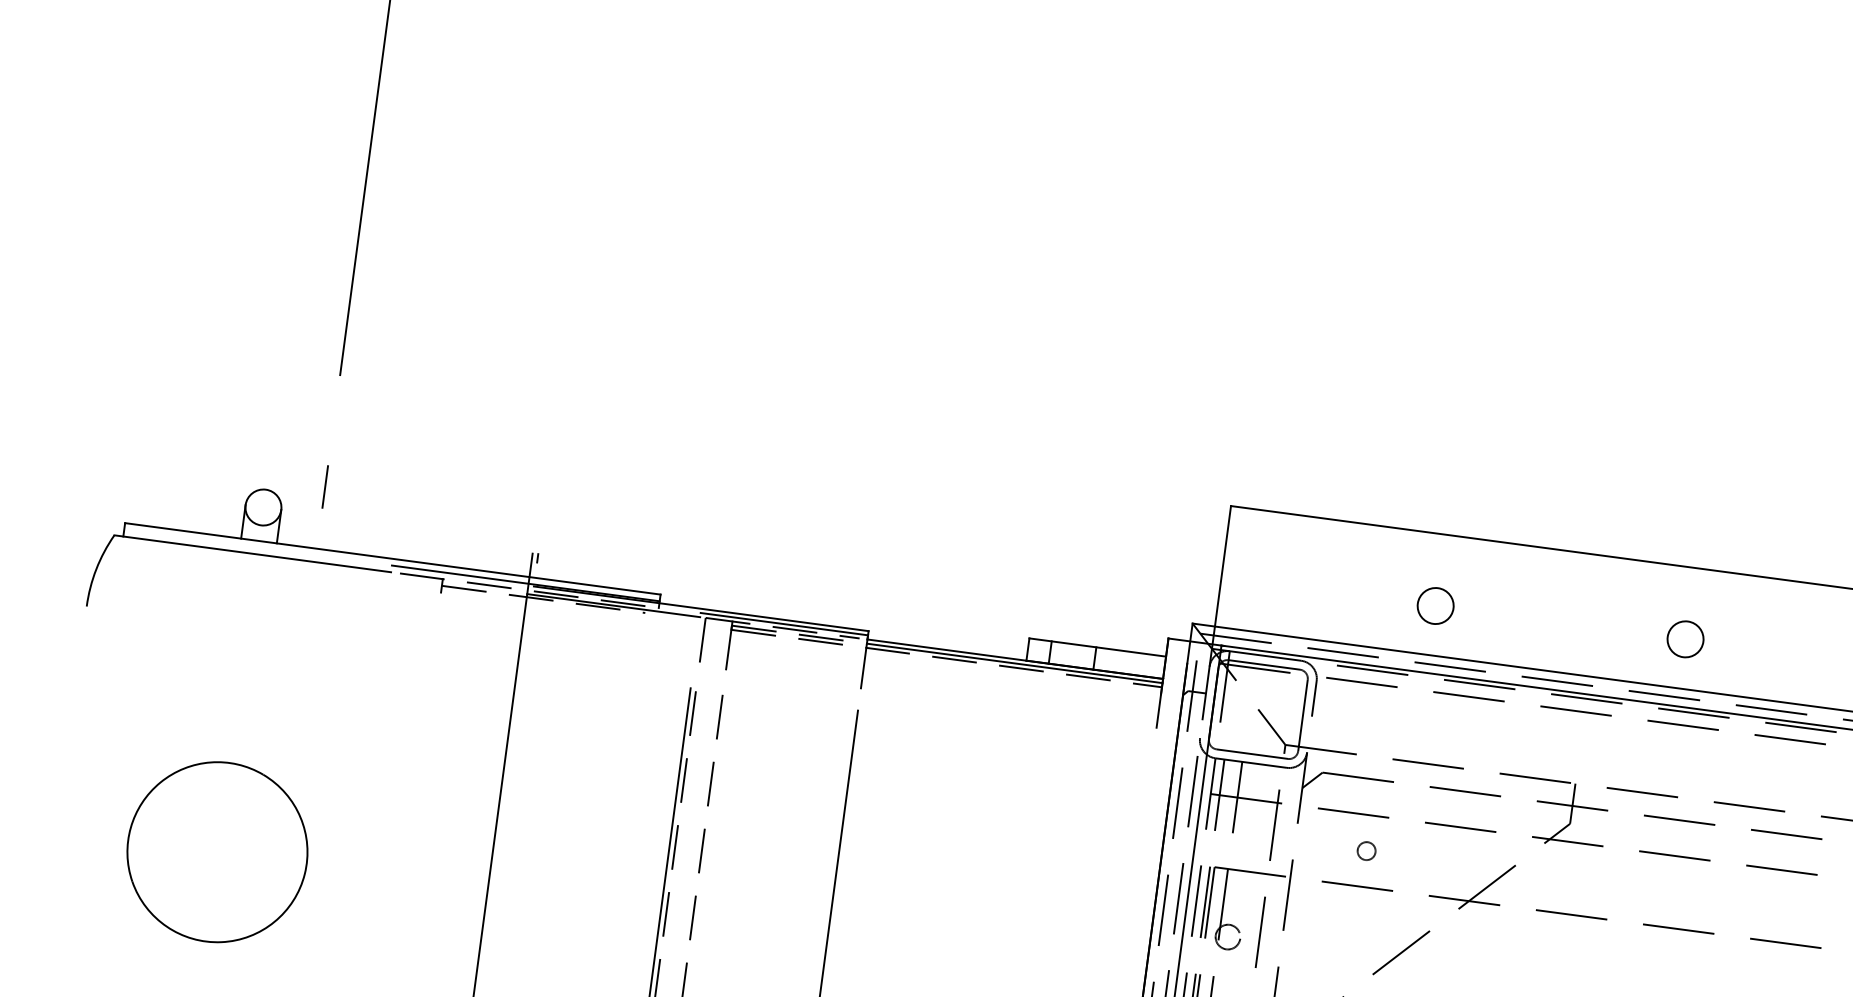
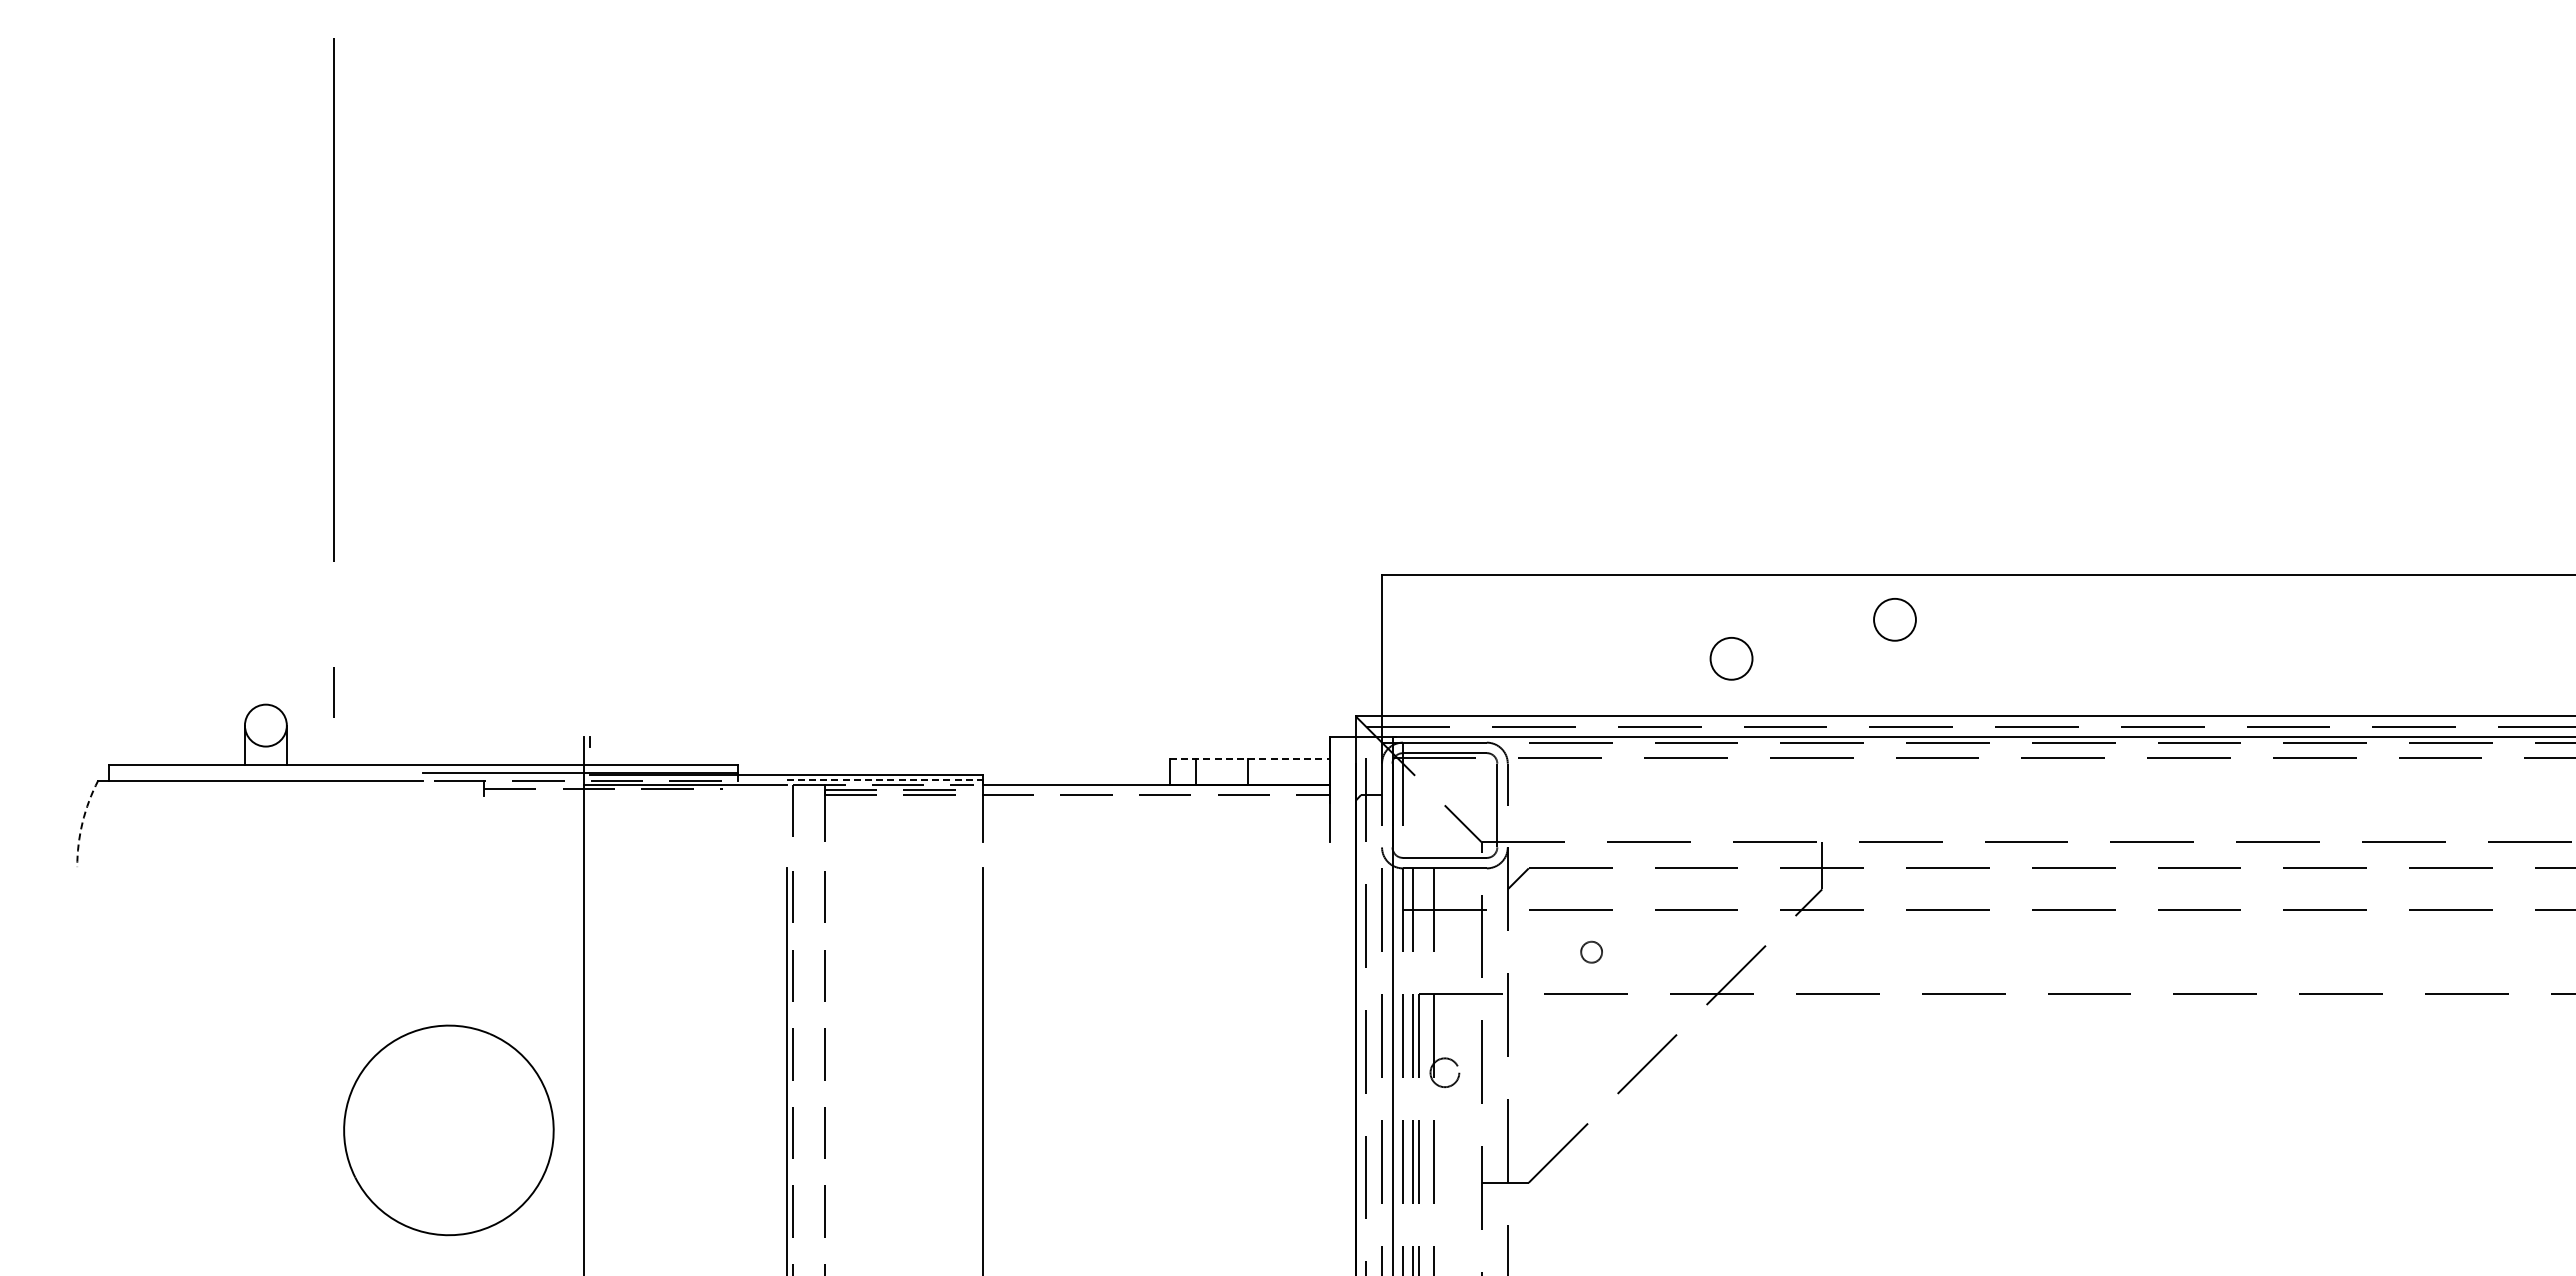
arc: (96, 569) -> (82, 822), solid -> dashed
circle: (1435, 605) -> (1731, 658), moved
line: (784, 623) -> (885, 779), solid -> dashed
circle: (1685, 639) -> (1894, 619), moved
line: (1098, 647) -> (1250, 758), solid -> dashed
line: (1014, 663) -> (1156, 789), removed
part: (217, 852) -> (448, 1130), moved

